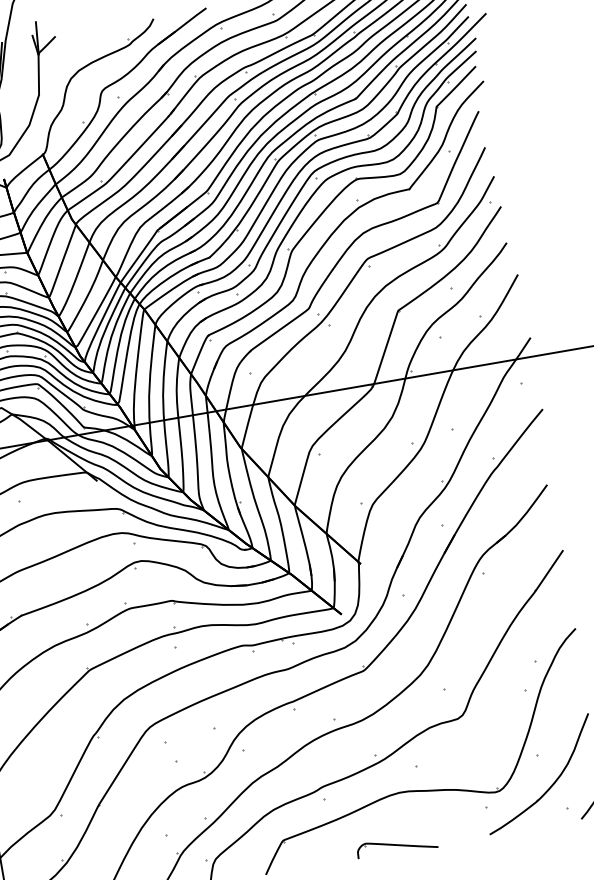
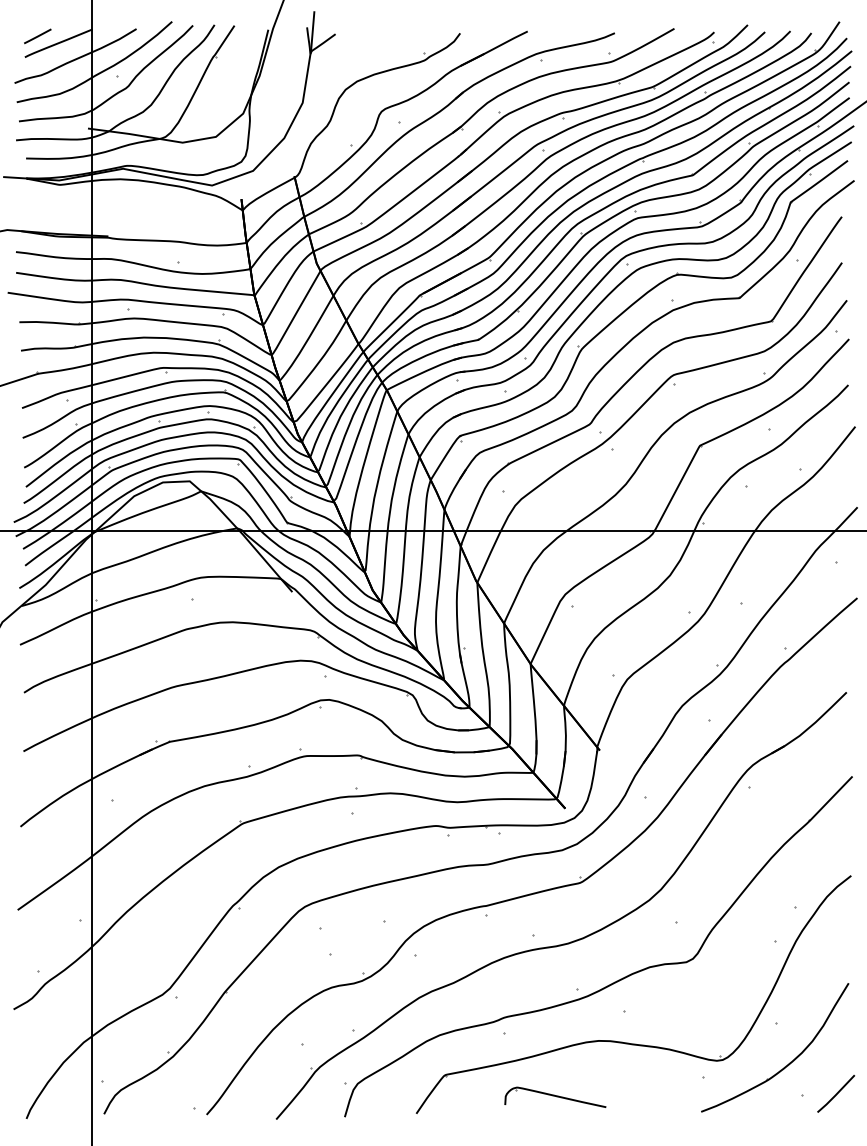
part: (397, 845) -> (555, 1096), moved

